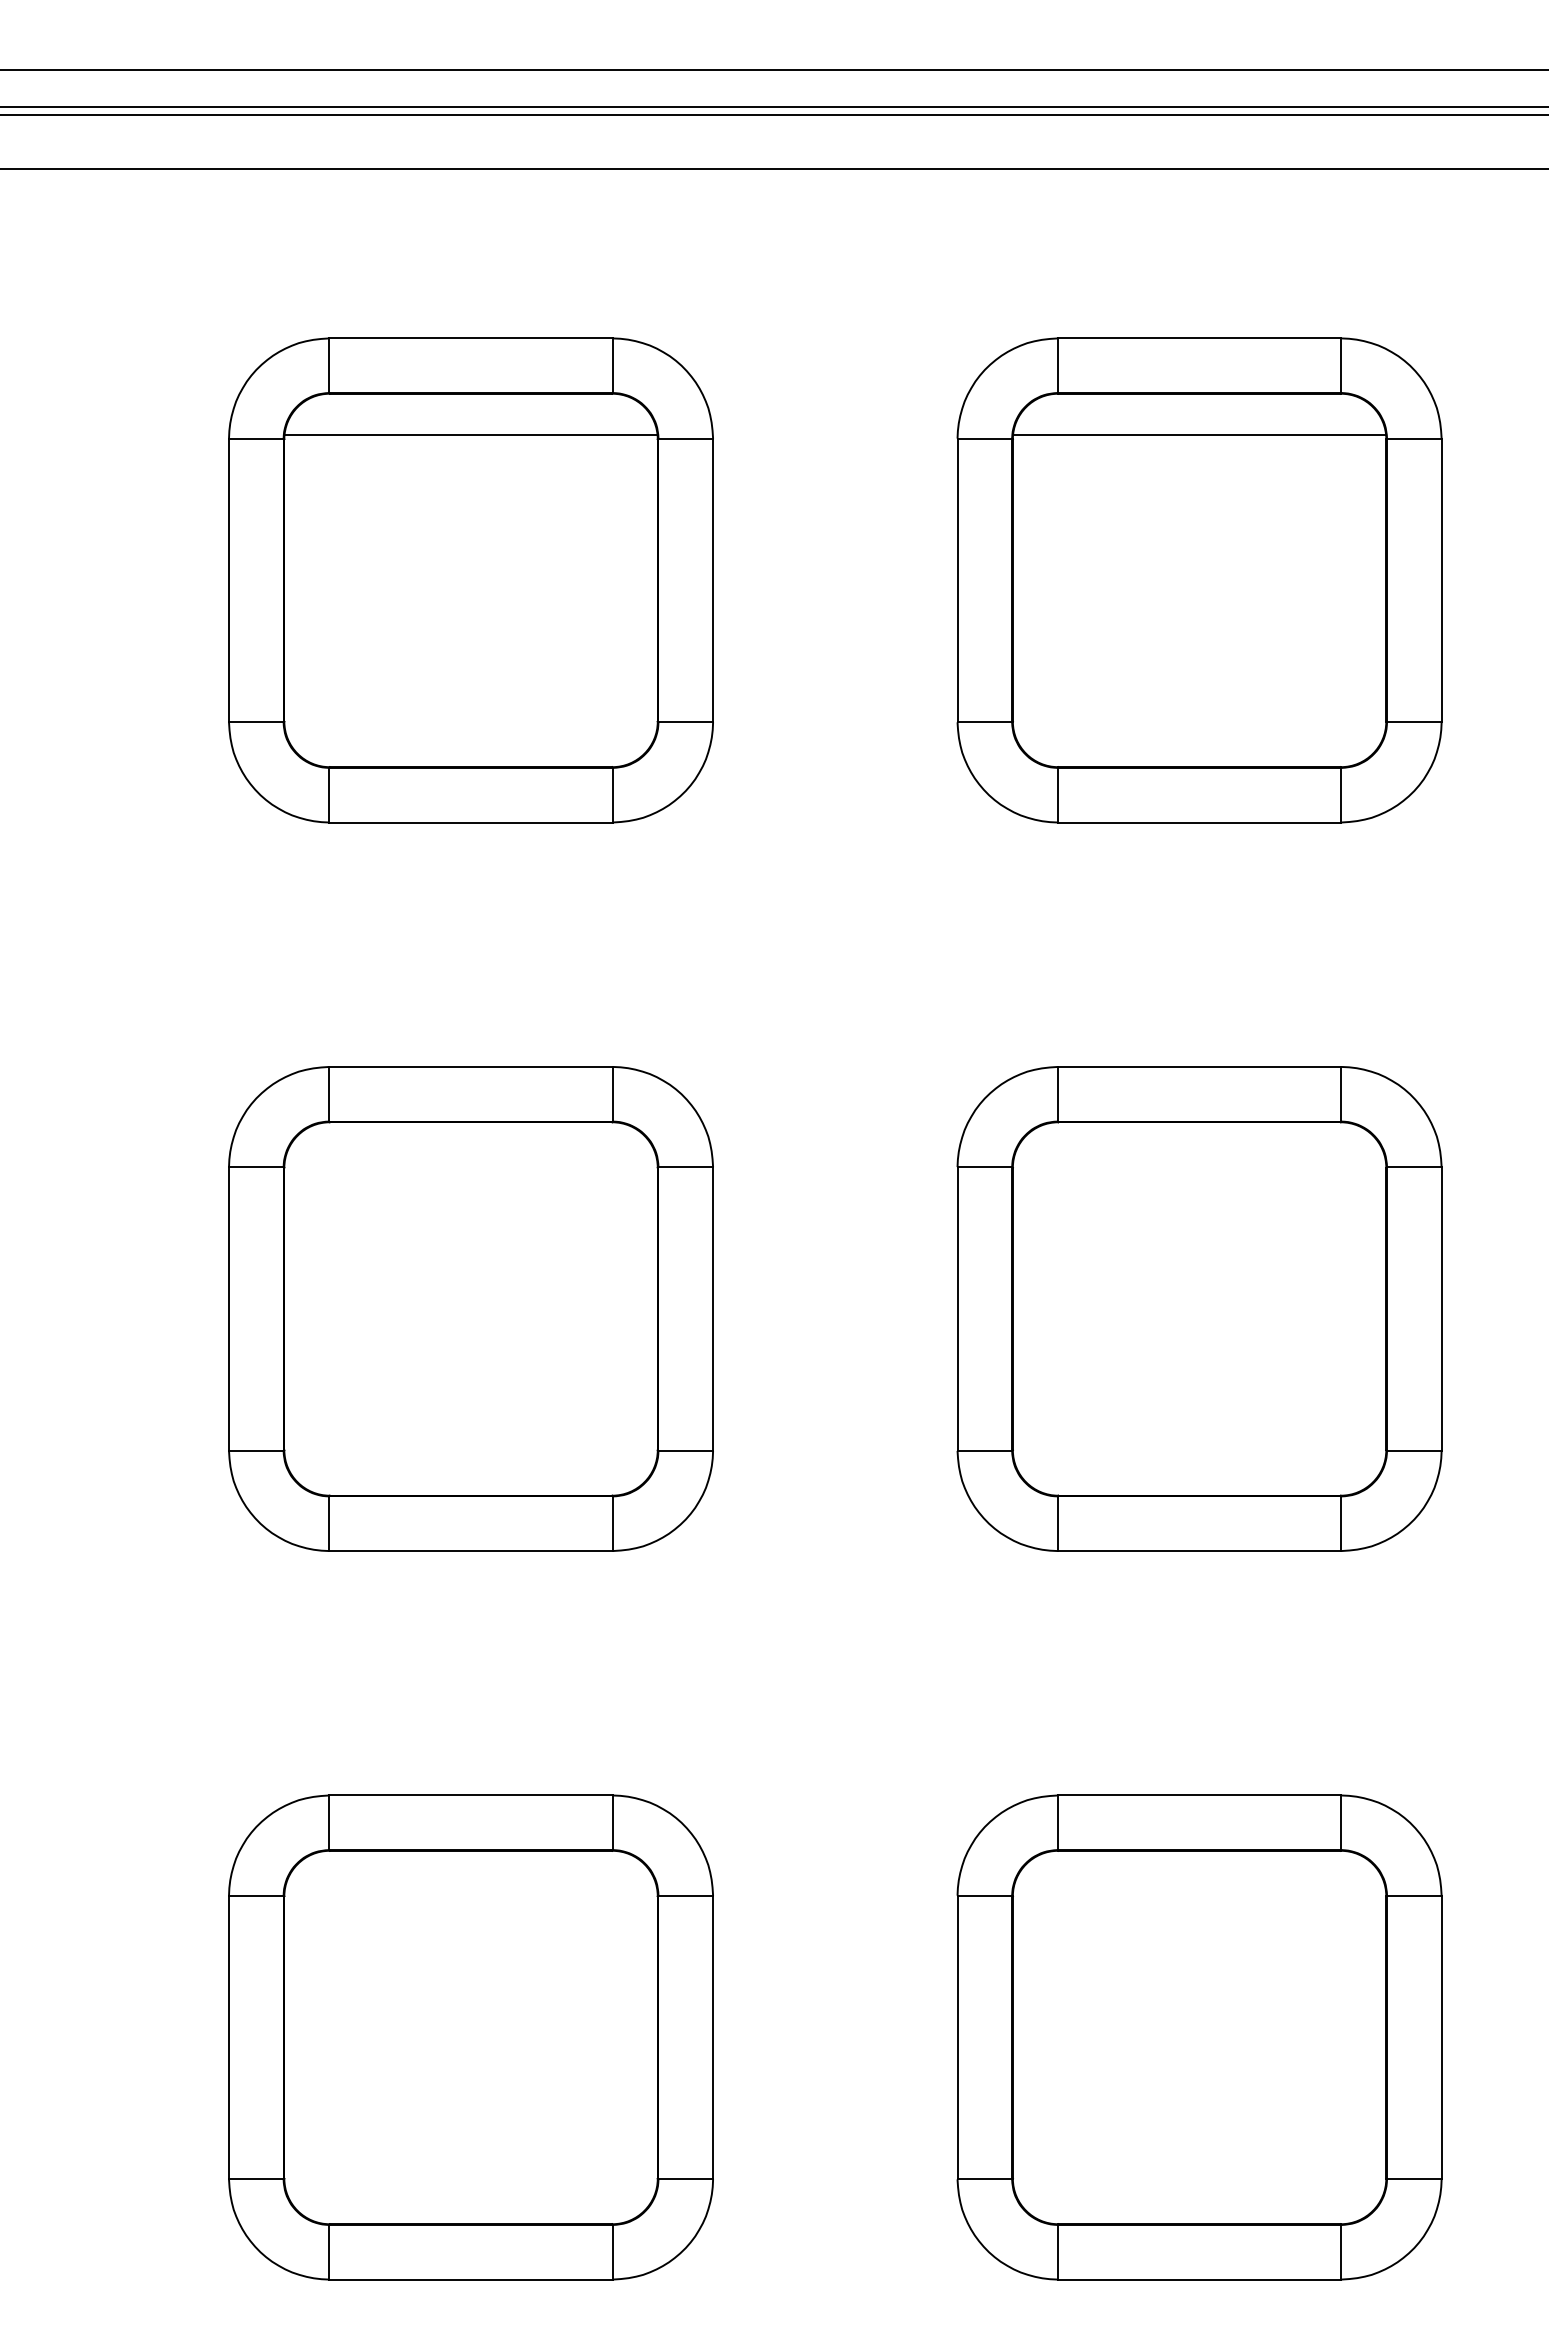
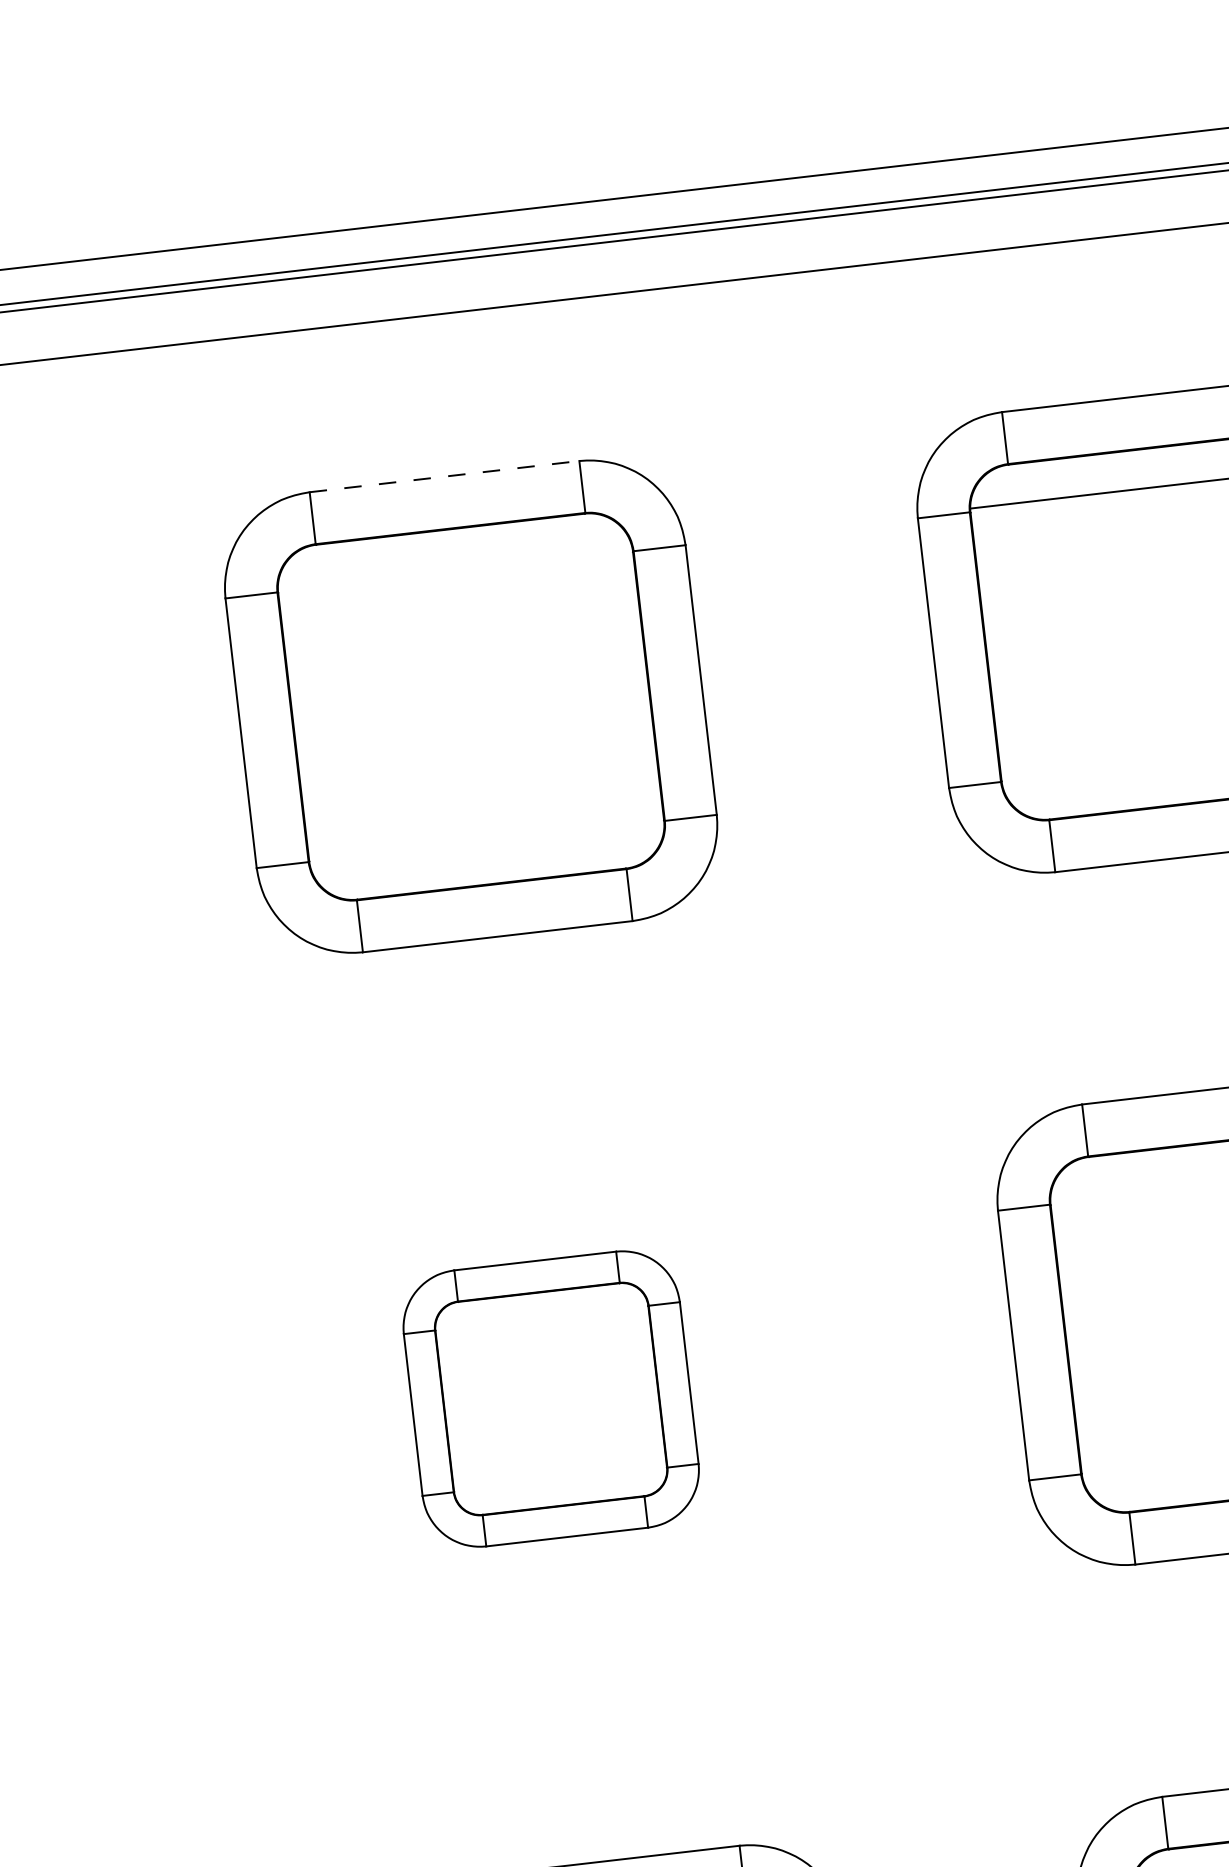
line: (471, 338) -> (444, 476), solid -> dashed
line: (470, 434) -> (454, 568), removed
part: (470, 1308) -> (550, 1398), size x0.6

